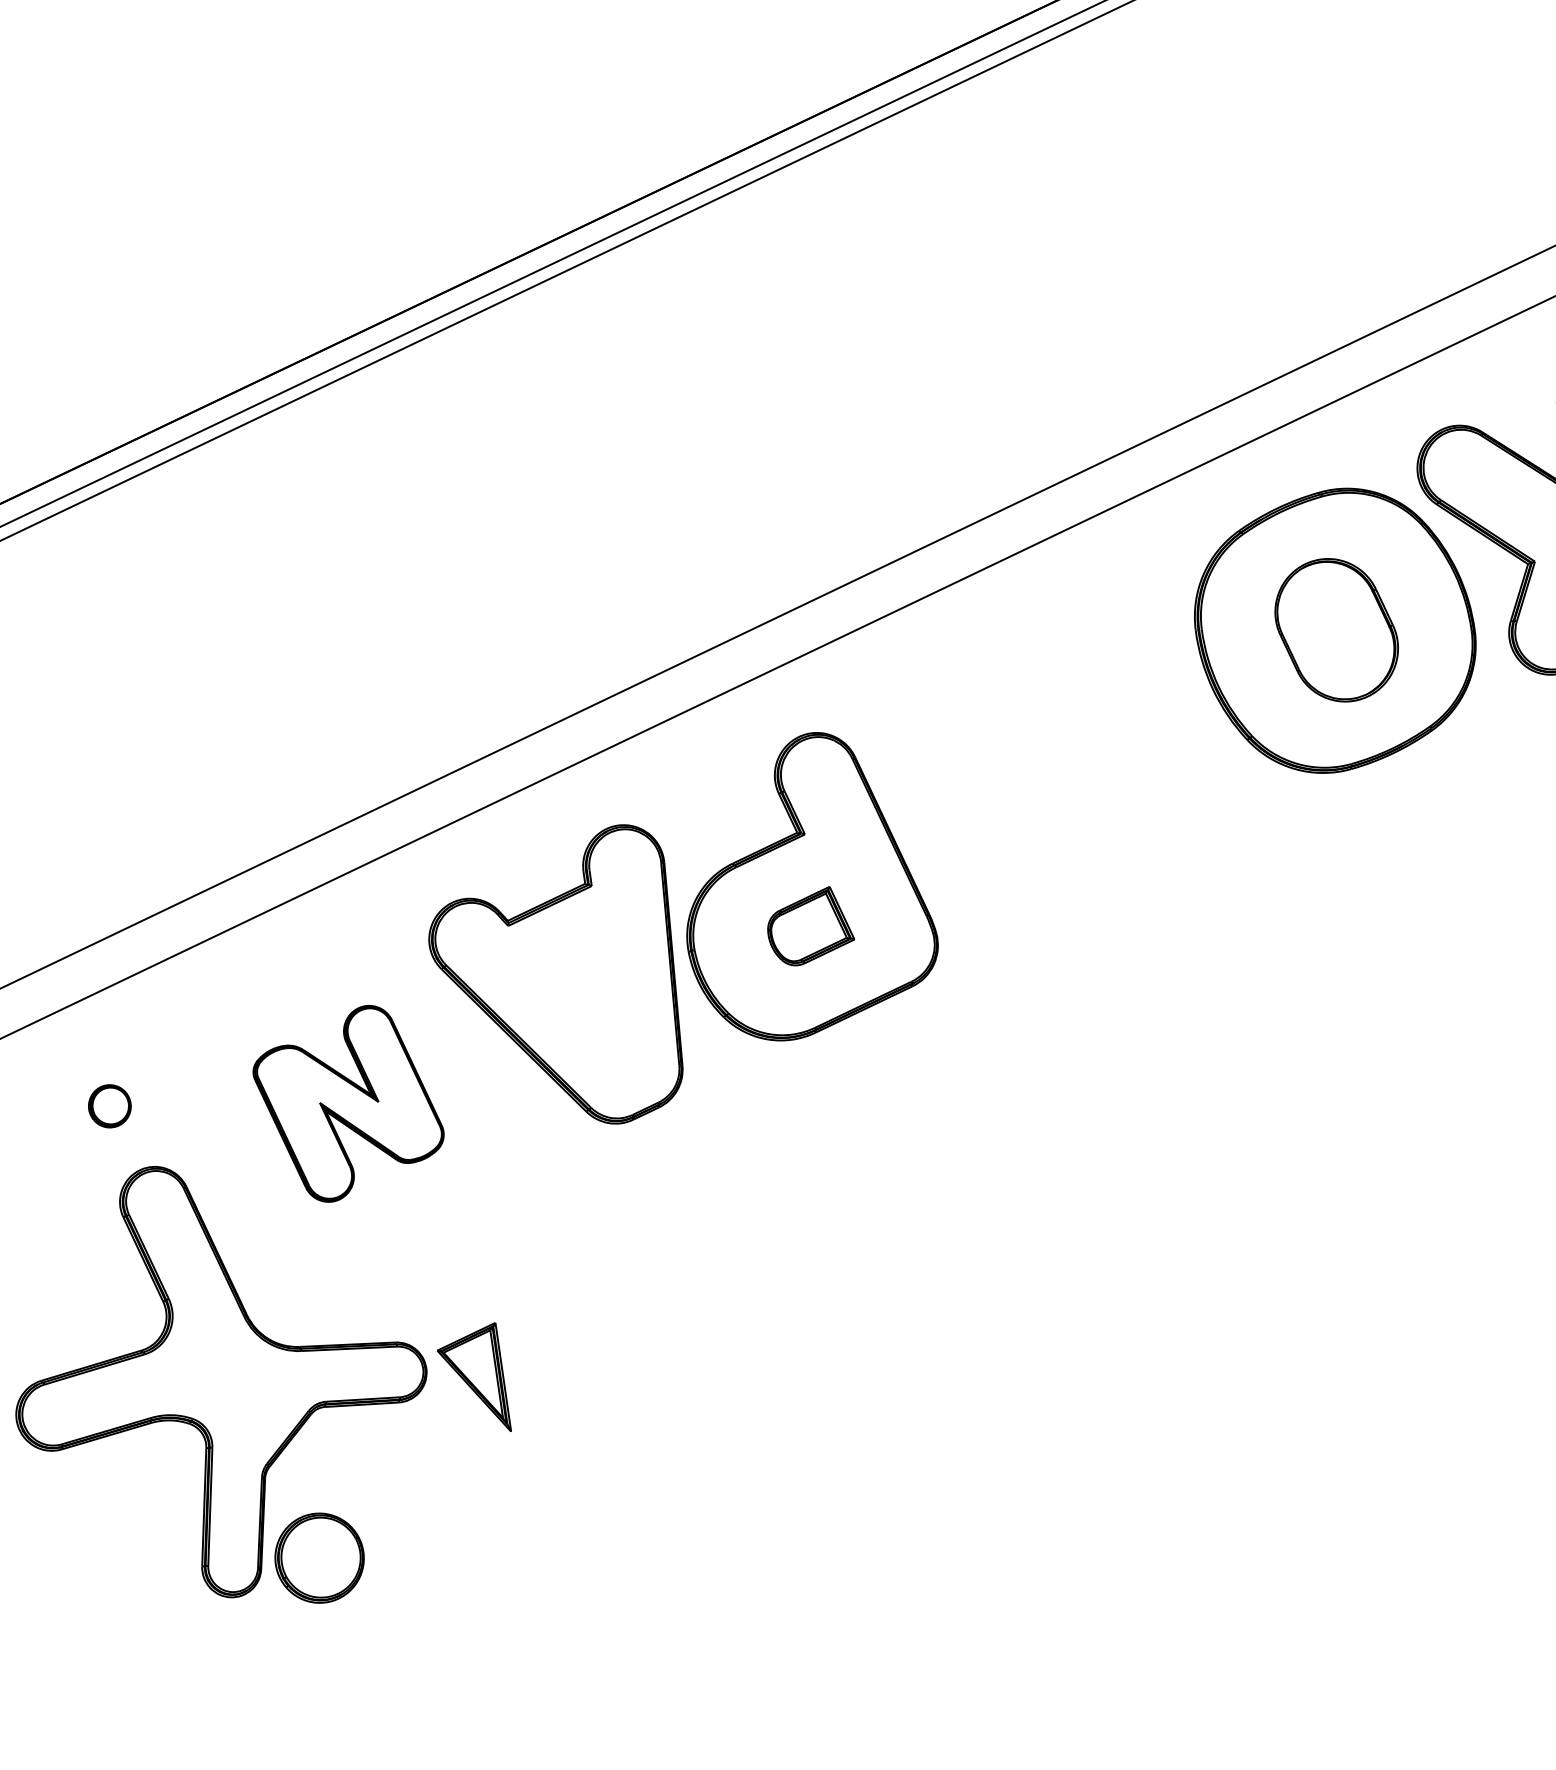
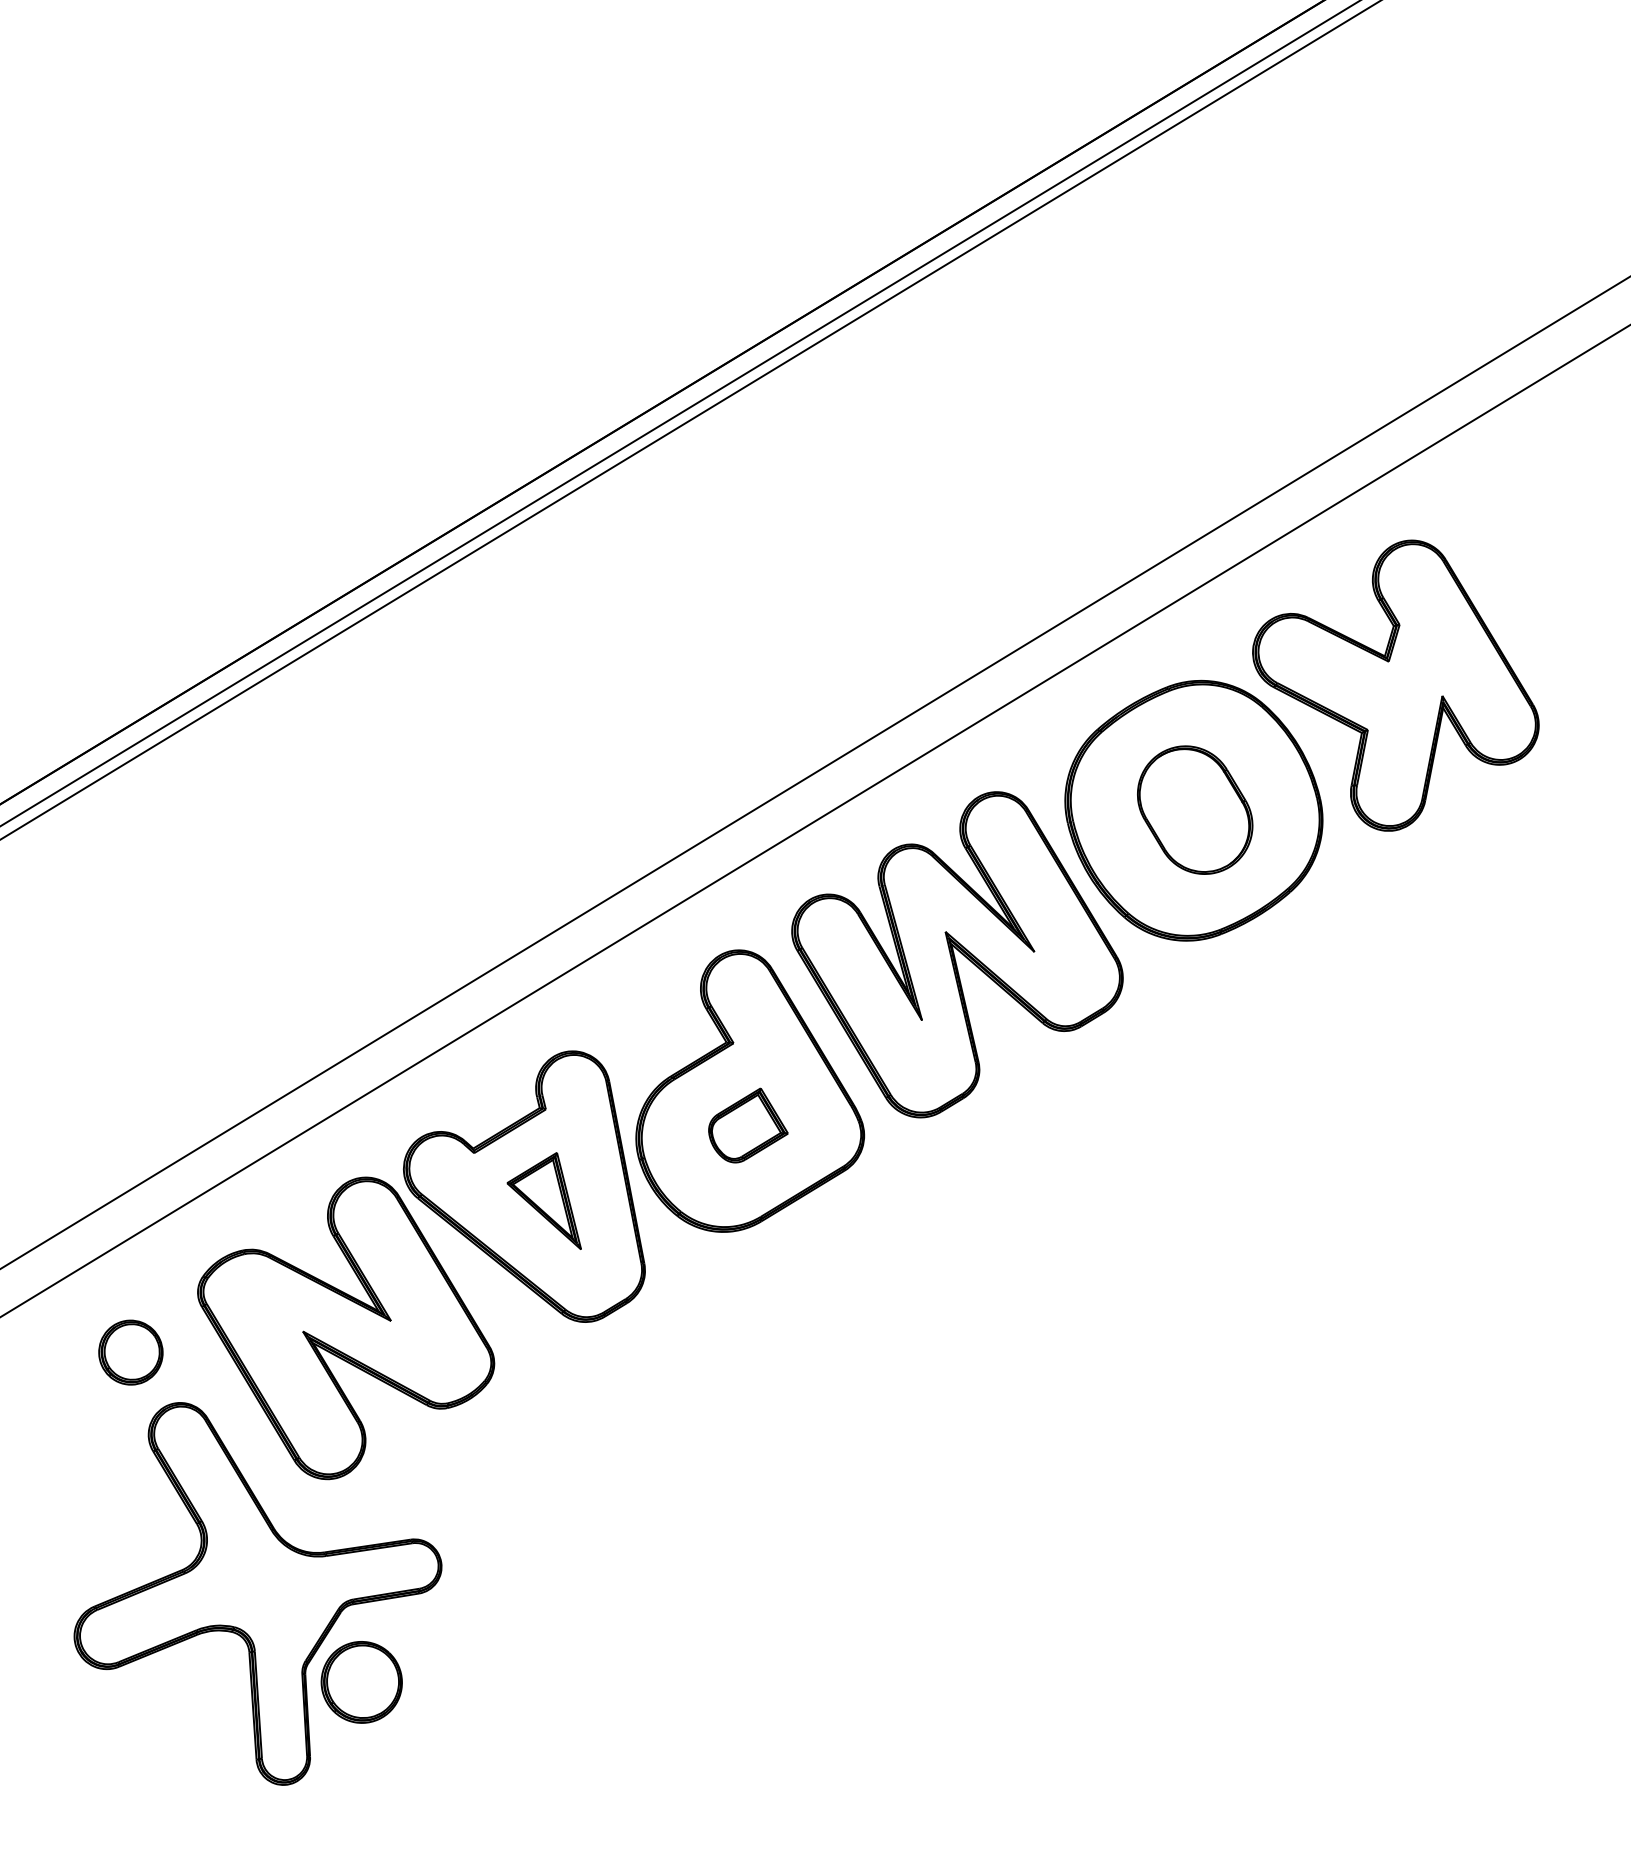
part: (1060, 762) -> (957, 954), added
part: (348, 1103) -> (346, 1328), size x1.67
part: (109, 1106) -> (130, 1352), size x1.67
part: (475, 1373) -> (543, 1200), moved
part: (319, 1558) -> (361, 1682), moved

